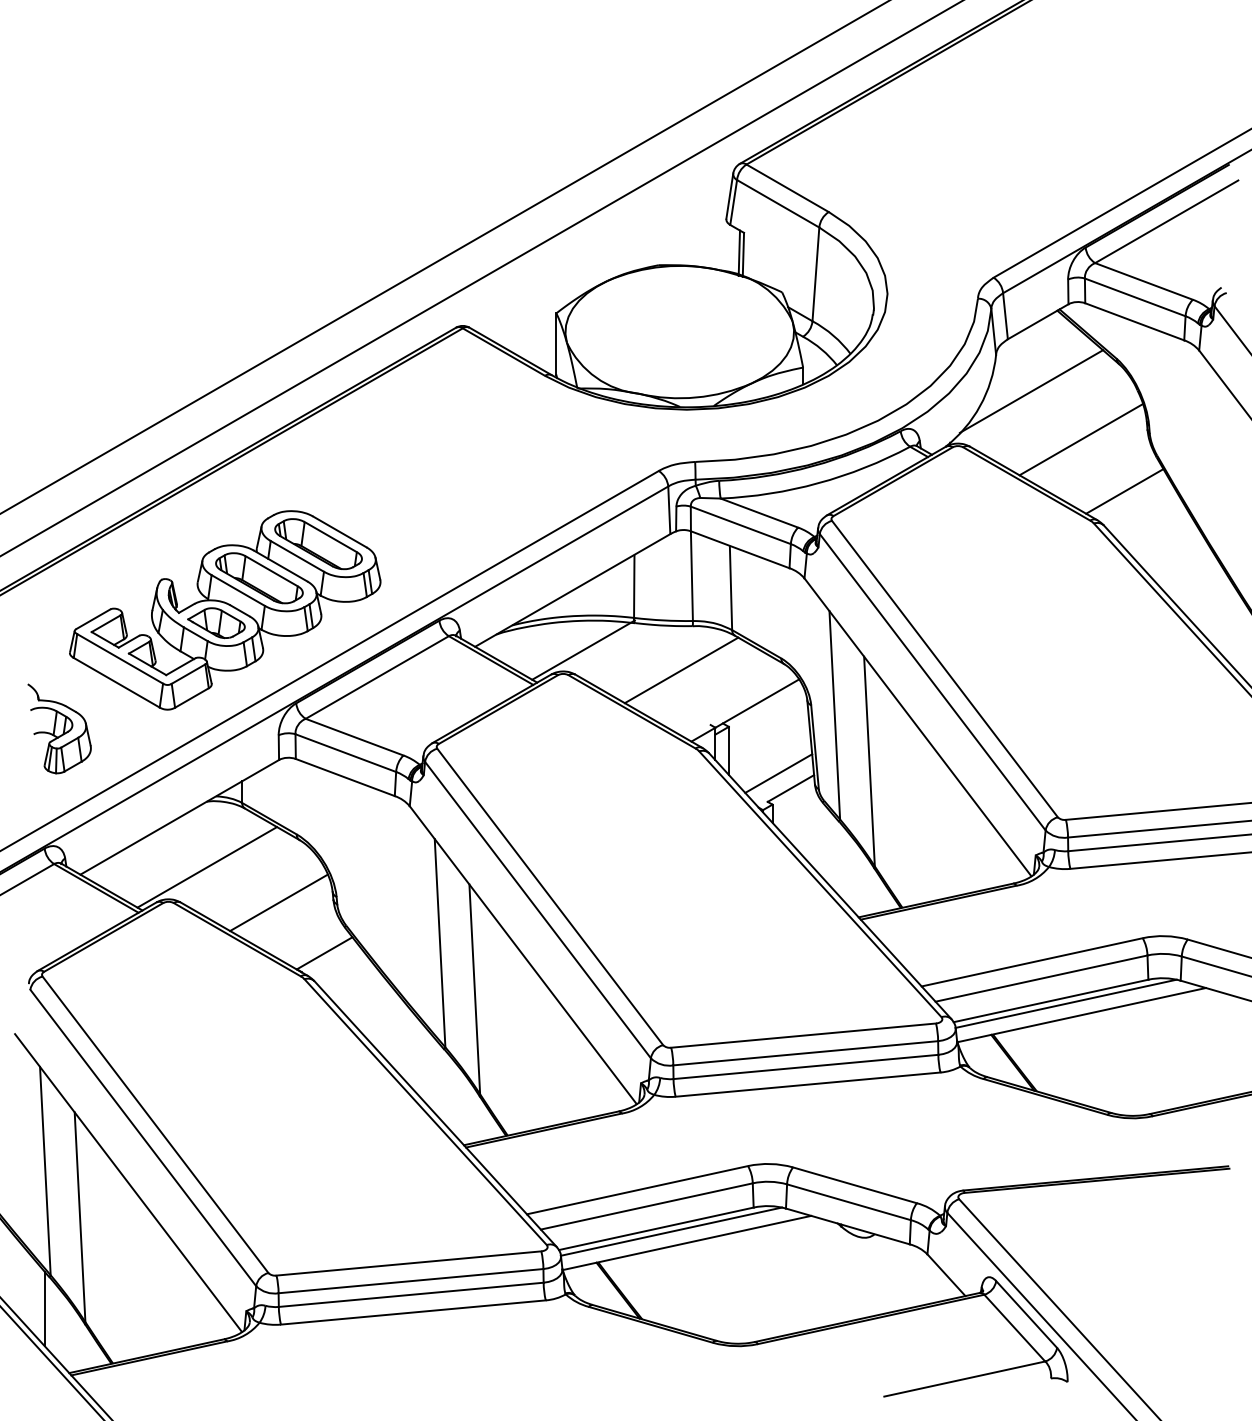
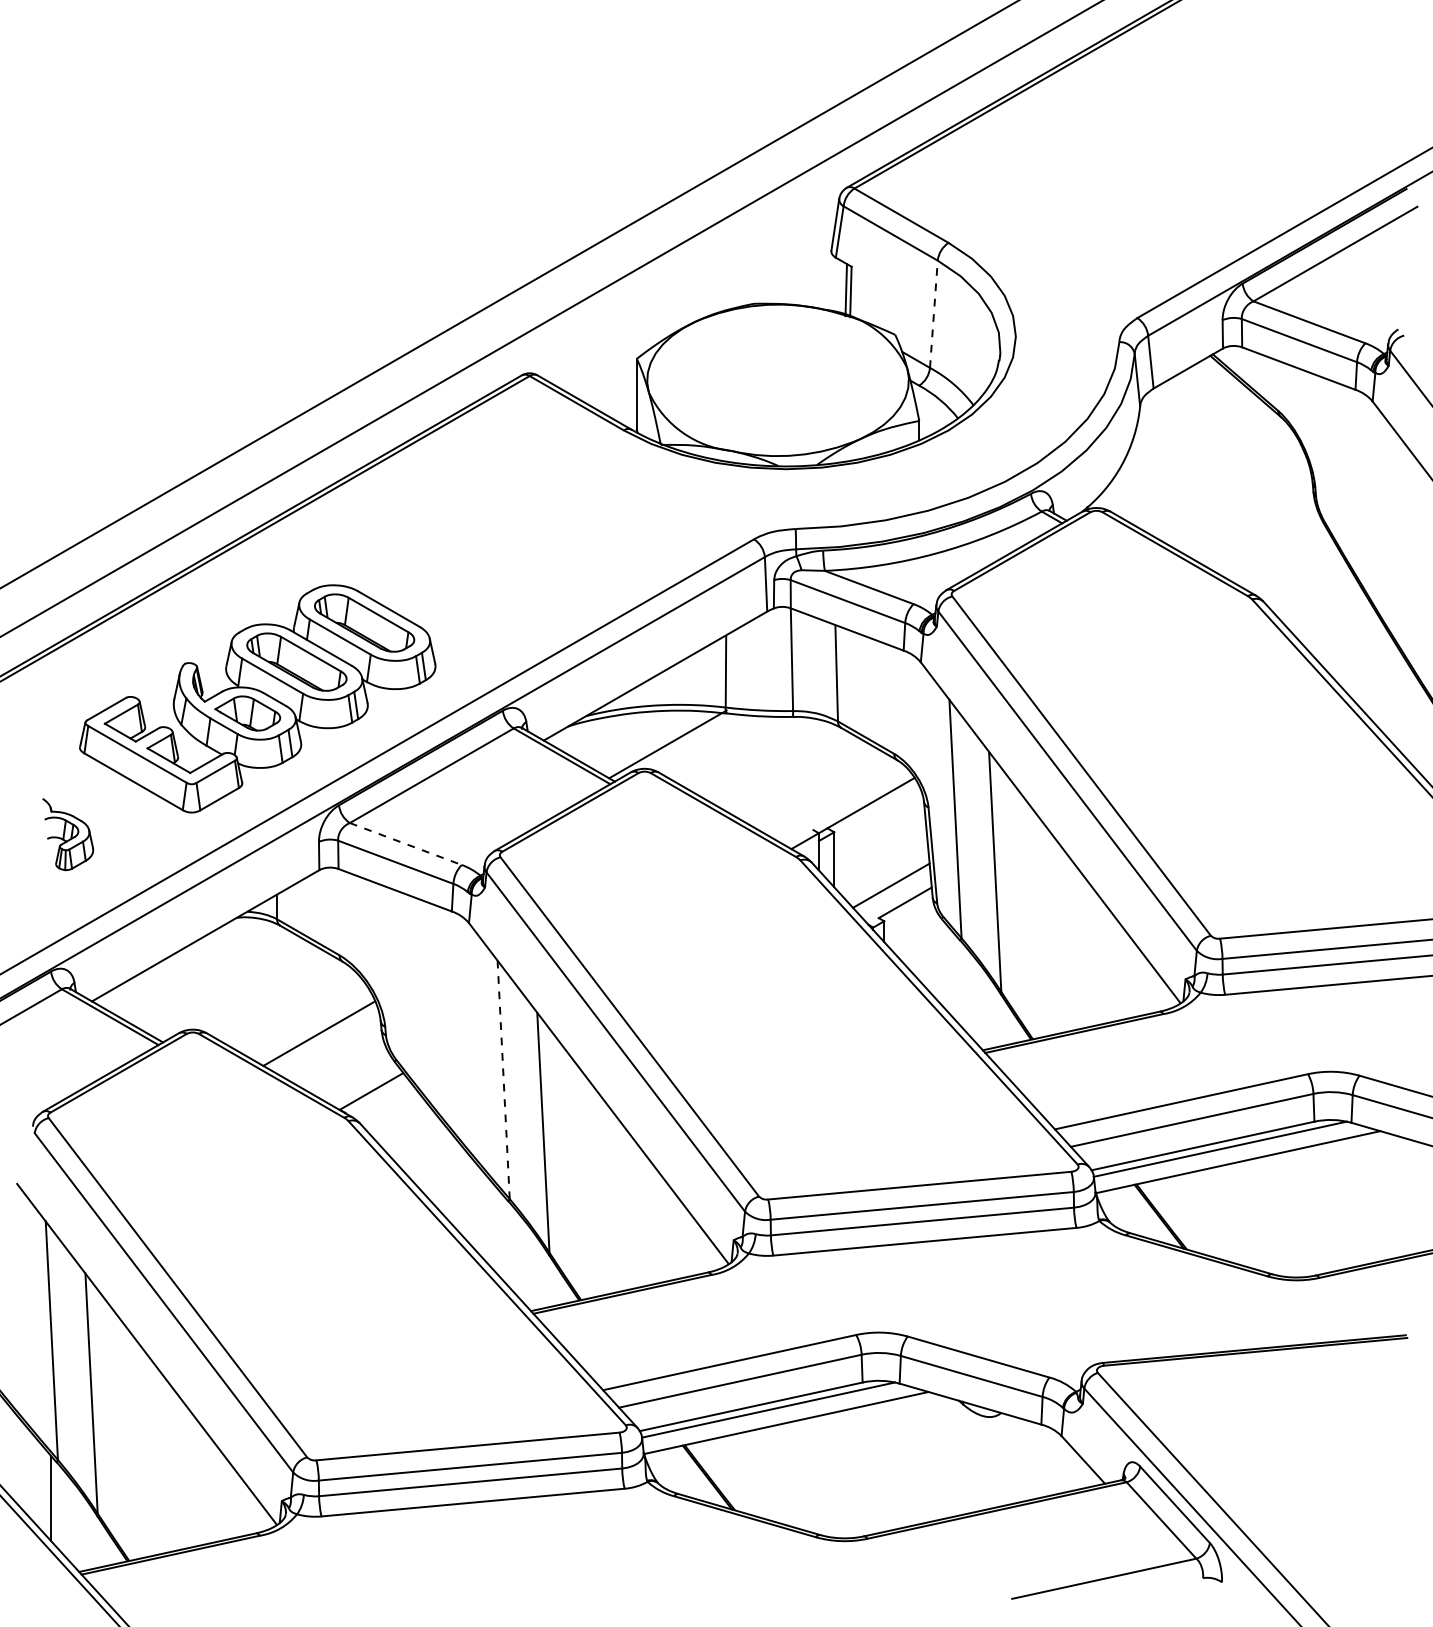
line: (815, 274) -> (933, 314), solid -> dashed
line: (1031, 391) -> (1180, 448), removed
line: (1081, 439) -> (1237, 503), removed
line: (1124, 491) -> (1287, 562), removed
line: (681, 670) -> (780, 767), removed
part: (59, 728) -> (67, 834), size x0.7
line: (354, 737) -> (405, 844), solid -> dashed
line: (207, 866) -> (237, 992), removed
line: (439, 942) -> (503, 1079), solid -> dashed

